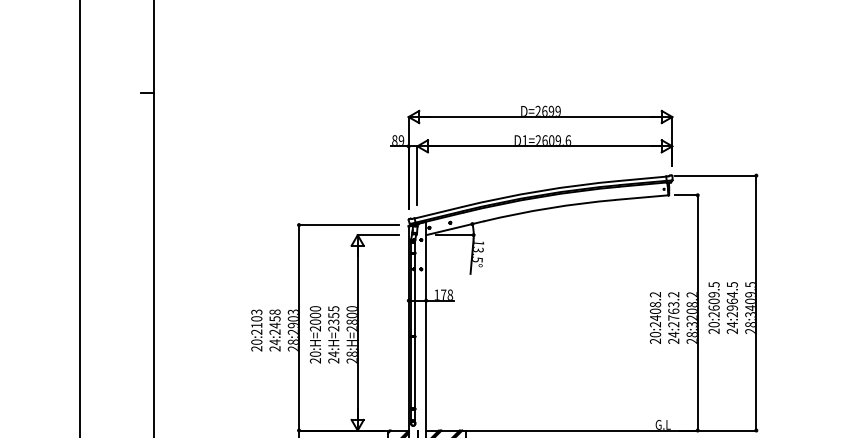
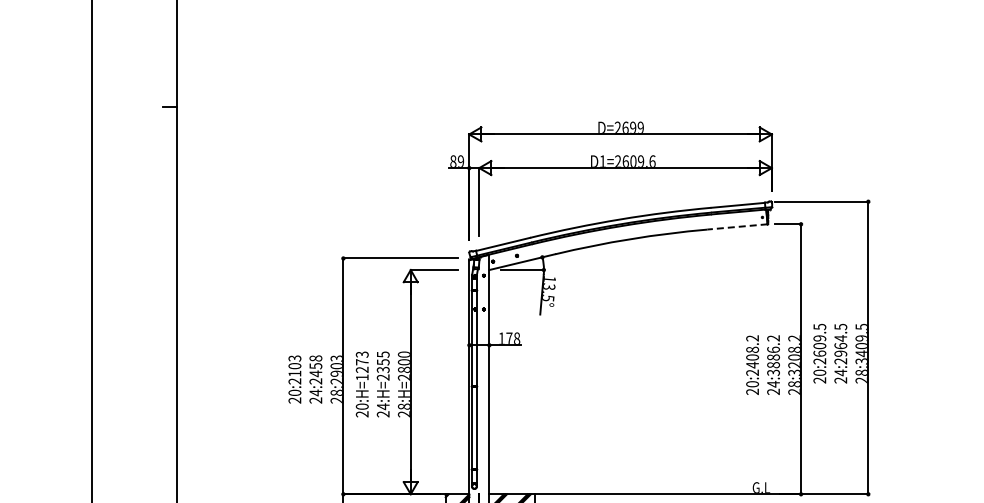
line: (642, 197) -> (737, 226), solid -> dashed
text: (673, 313) -> (773, 360), 24:2763.2 -> 24:3886.2
text: (314, 318) -> (361, 365), 20:H=2000 -> 20:H=1273

